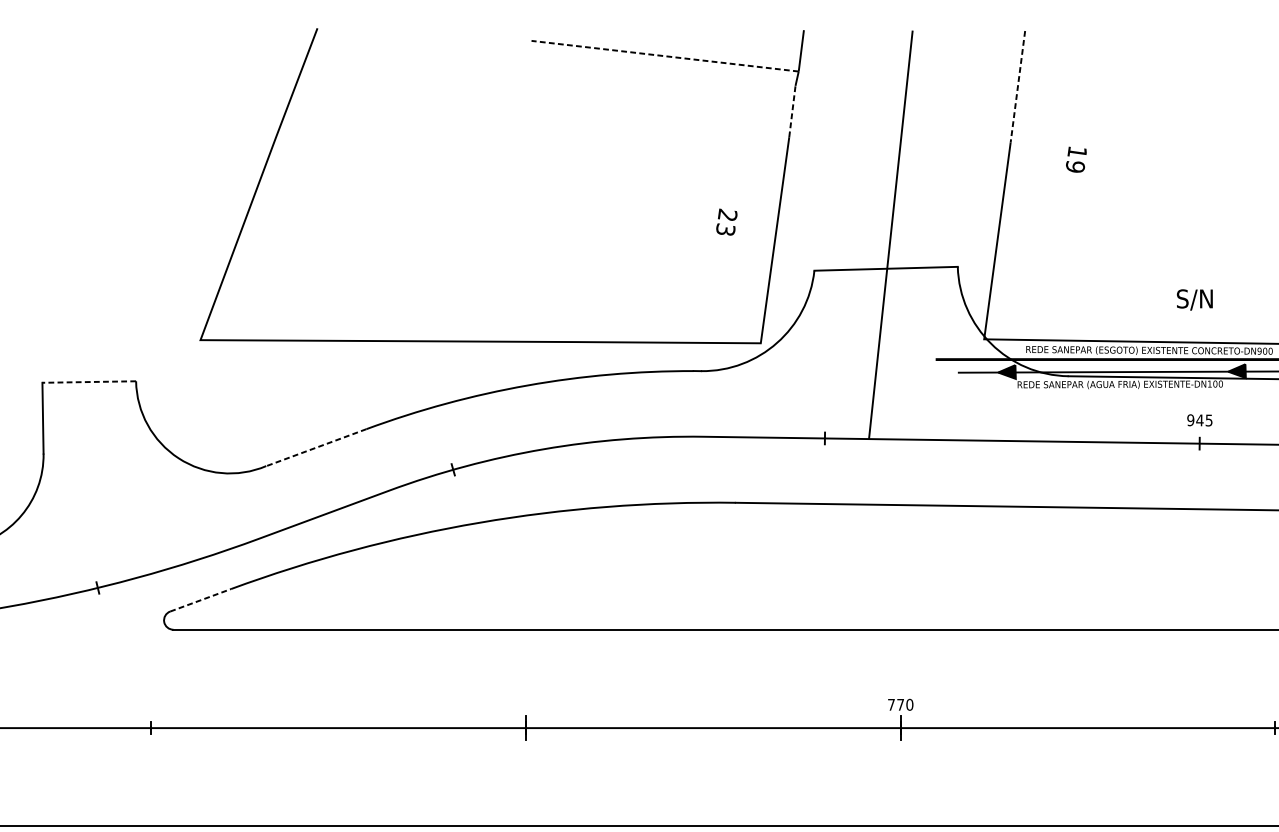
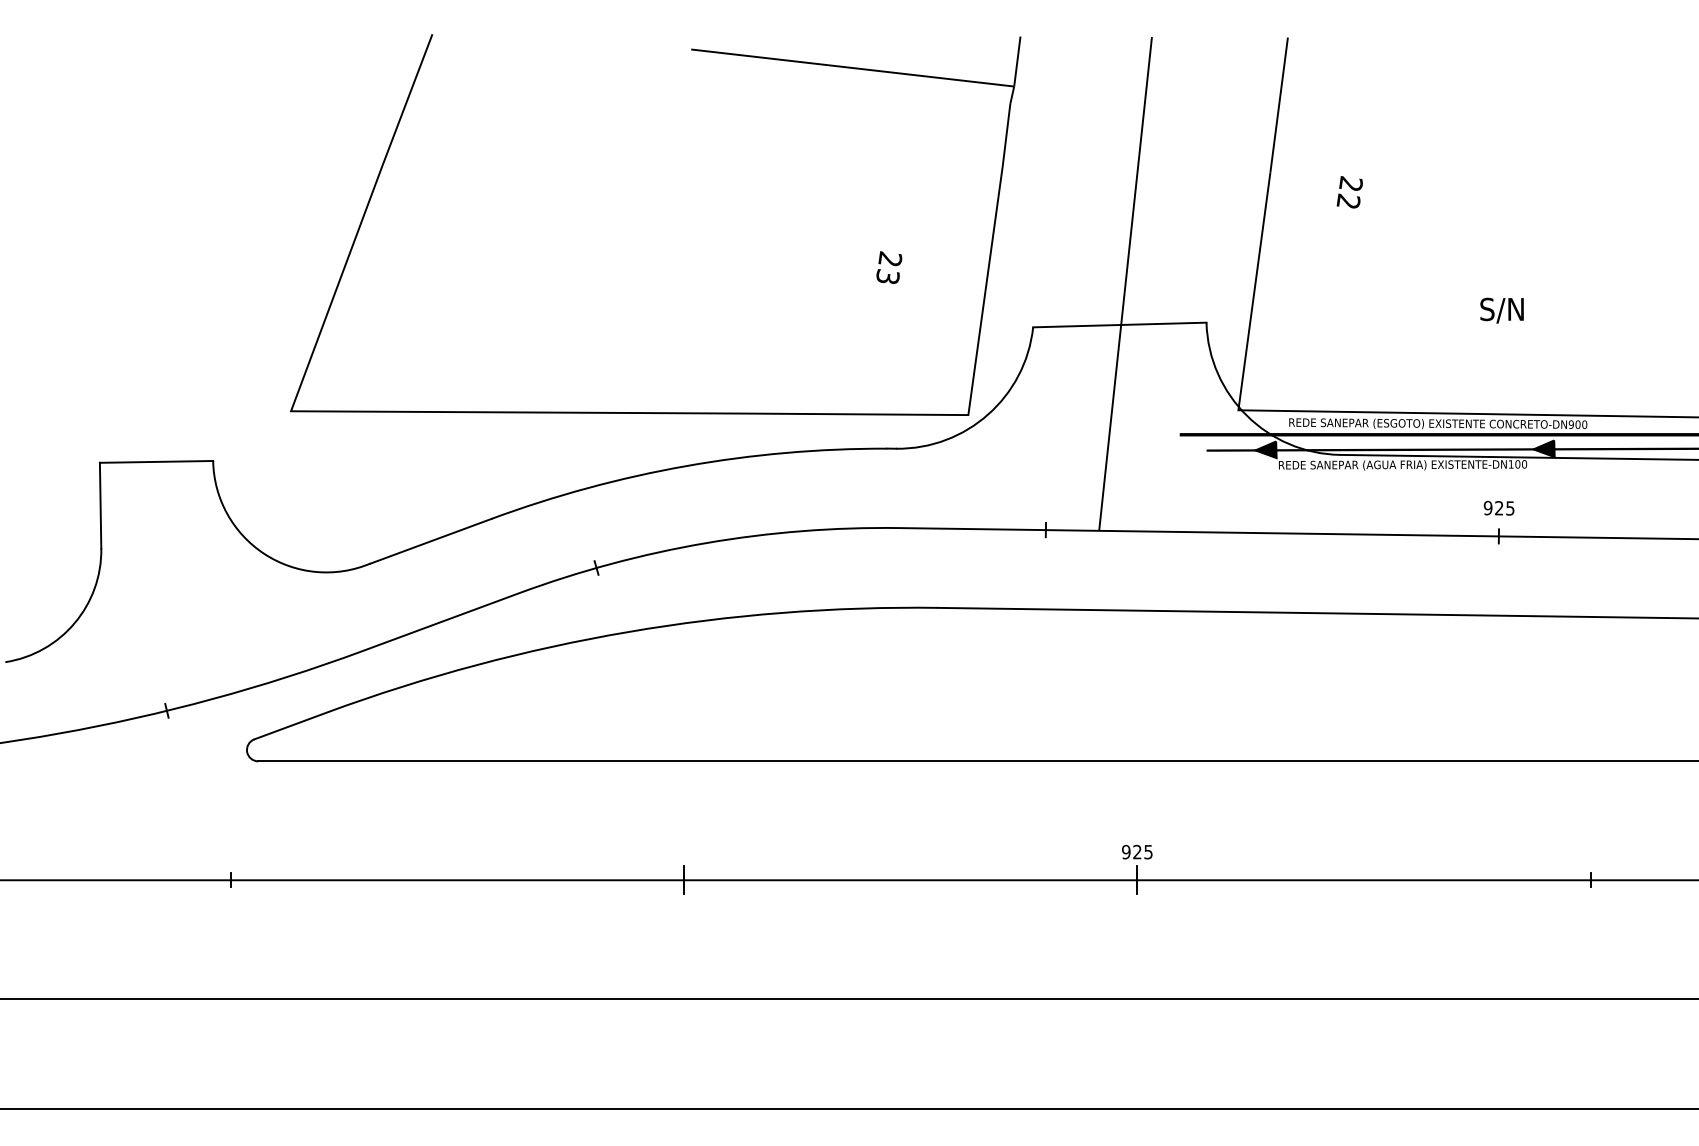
line: (664, 56) -> (852, 68), dashed -> solid
line: (1018, 87) -> (1279, 105), dashed -> solid
line: (792, 111) -> (1006, 134), dashed -> solid
text: (1076, 159) -> (1349, 192), 19 -> 22
text: (727, 222) -> (889, 267), moved
text: (1194, 299) -> (1501, 310), moved
line: (89, 381) -> (156, 461), dashed -> solid
text: (1199, 420) -> (1498, 508), 945 -> 925
line: (316, 447) -> (431, 541), dashed -> solid
line: (200, 600) -> (291, 725), dashed -> solid
text: (900, 704) -> (1137, 851), 770 -> 925

